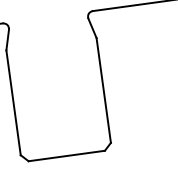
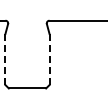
line: (103, 90) -> (49, 59), solid -> dashed
line: (13, 102) -> (5, 59), solid -> dashed

